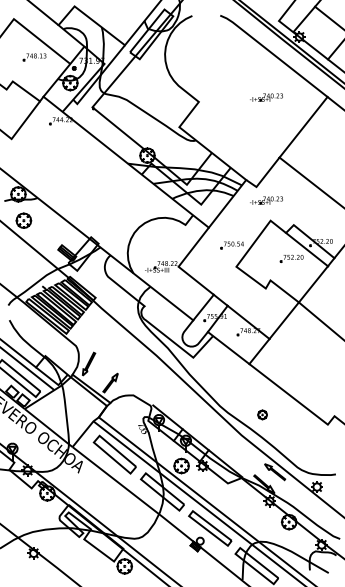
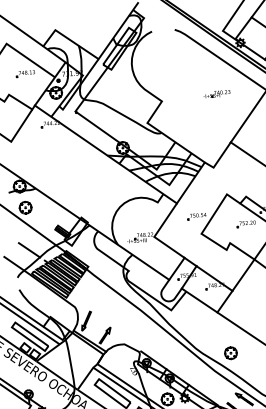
part: (266, 200) -> (222, 178), removed
line: (24, 272) -> (28, 249), added
part: (262, 414) -> (230, 352), size x1.67

